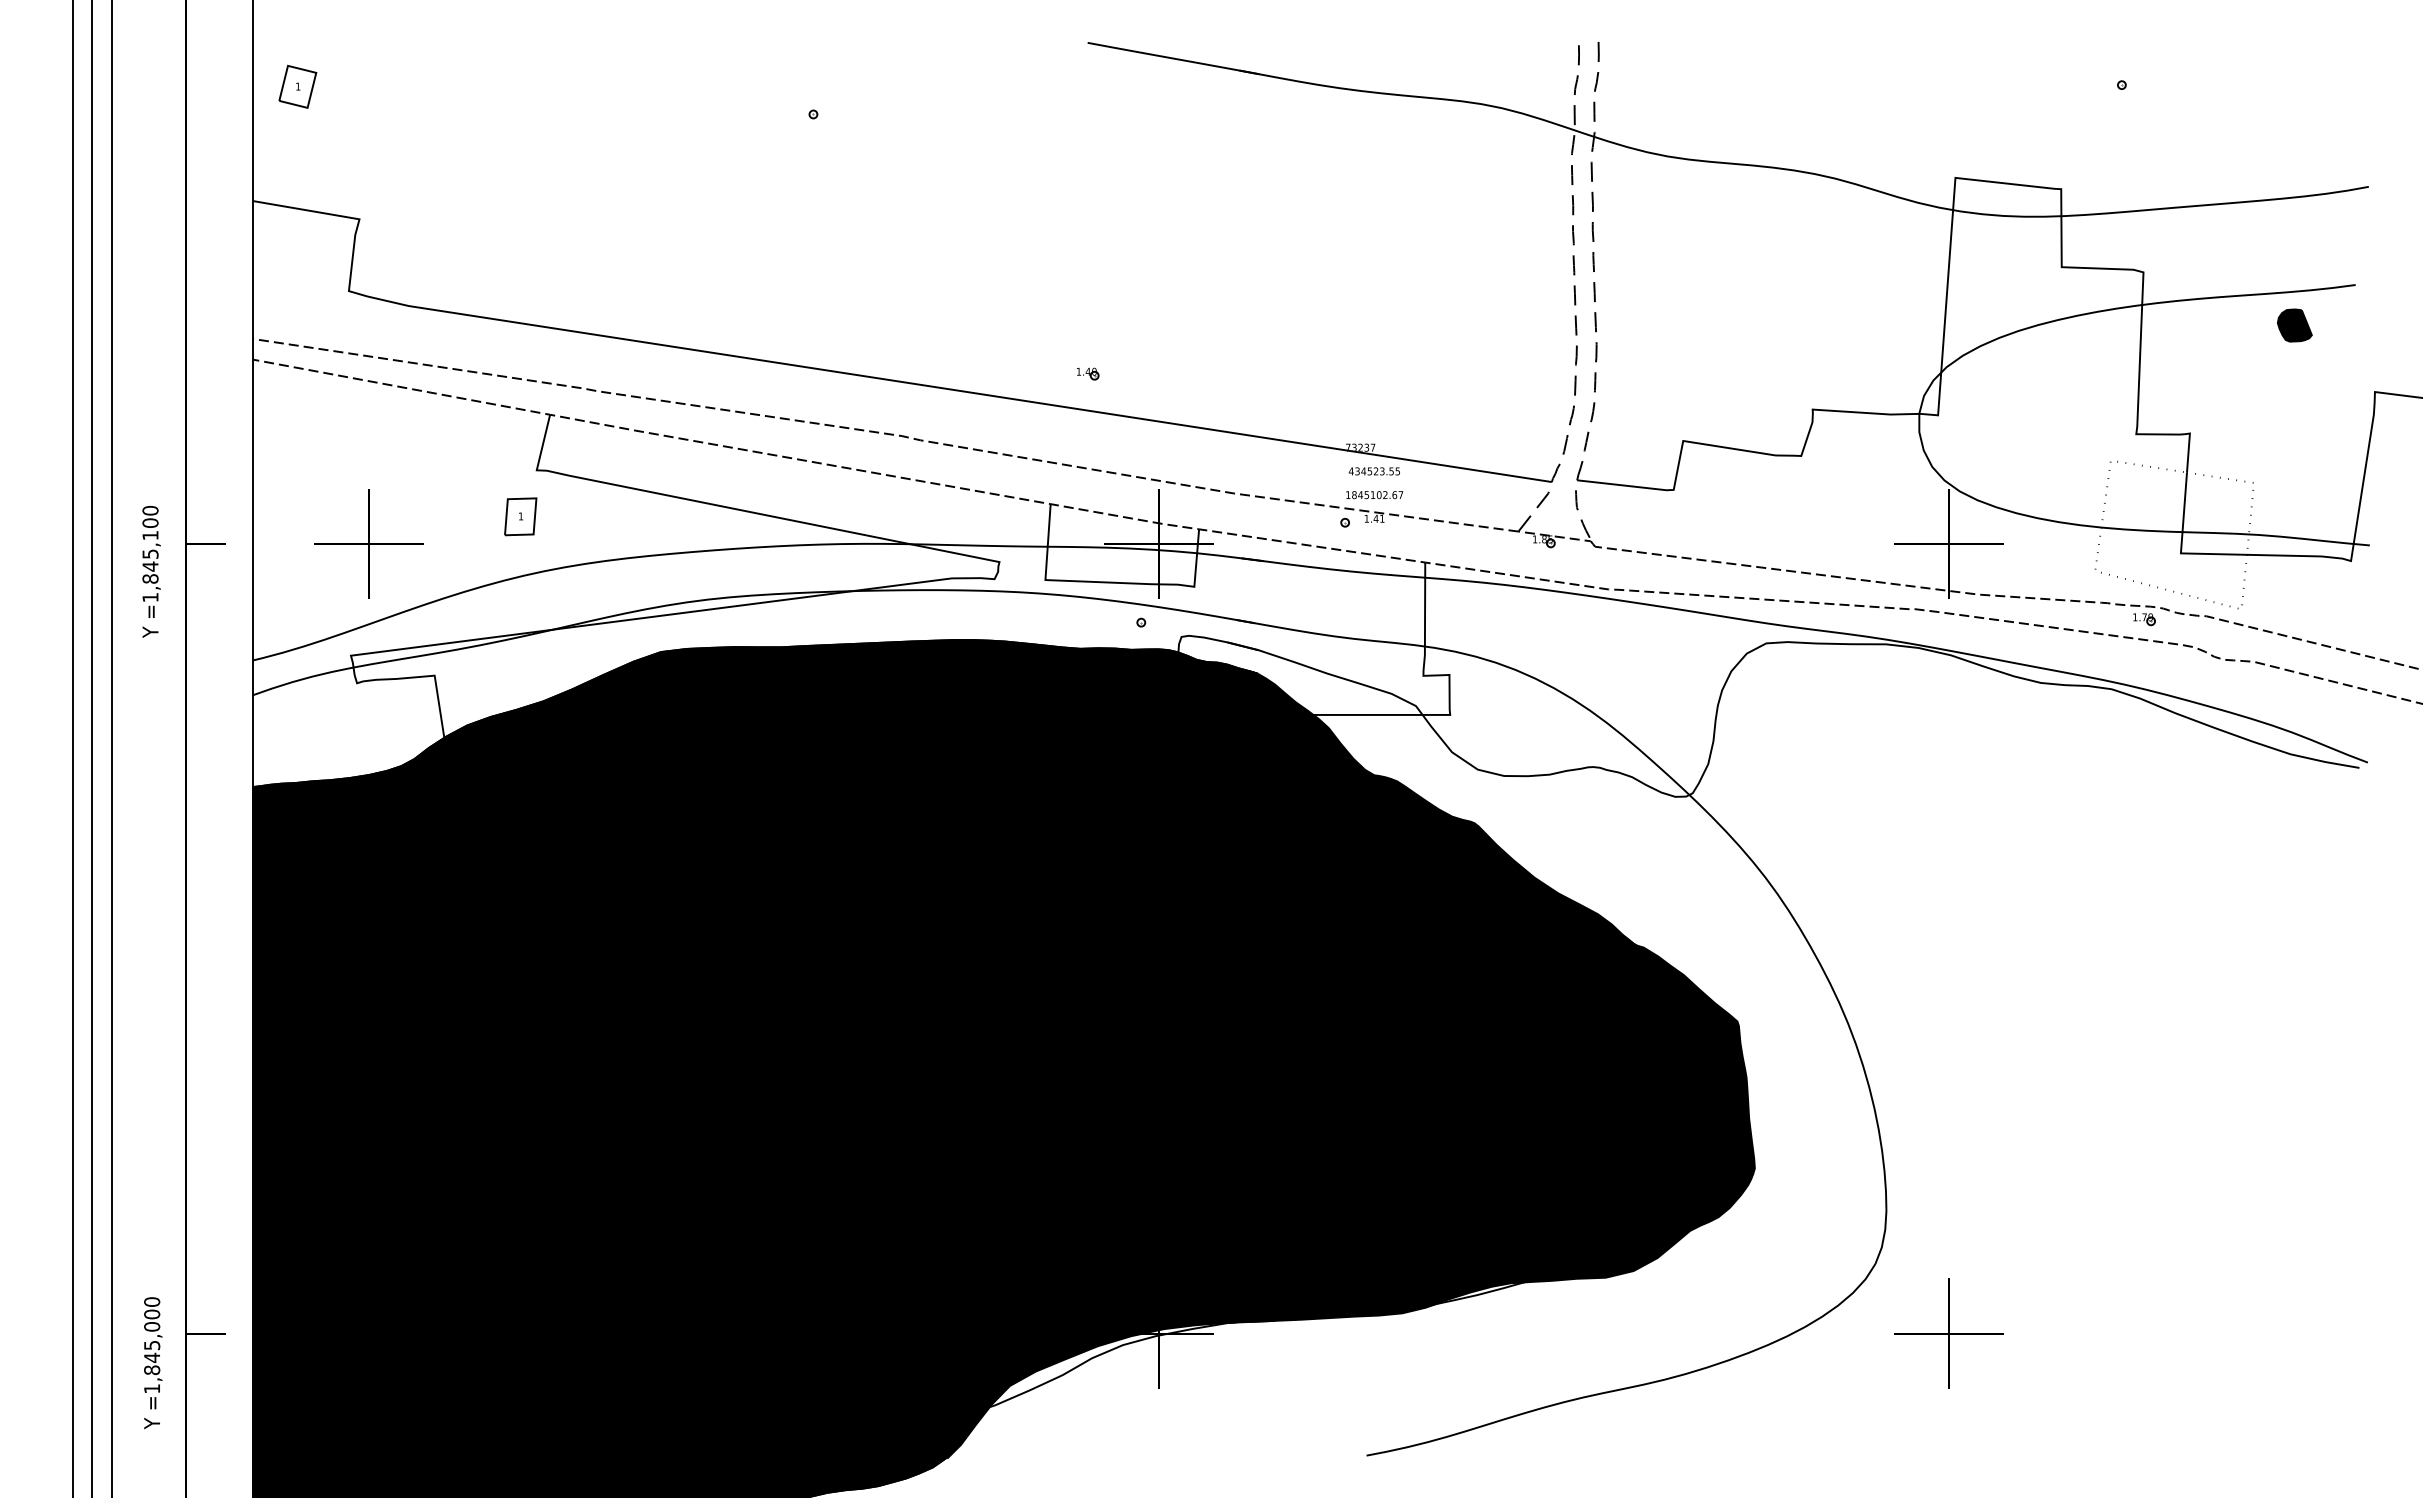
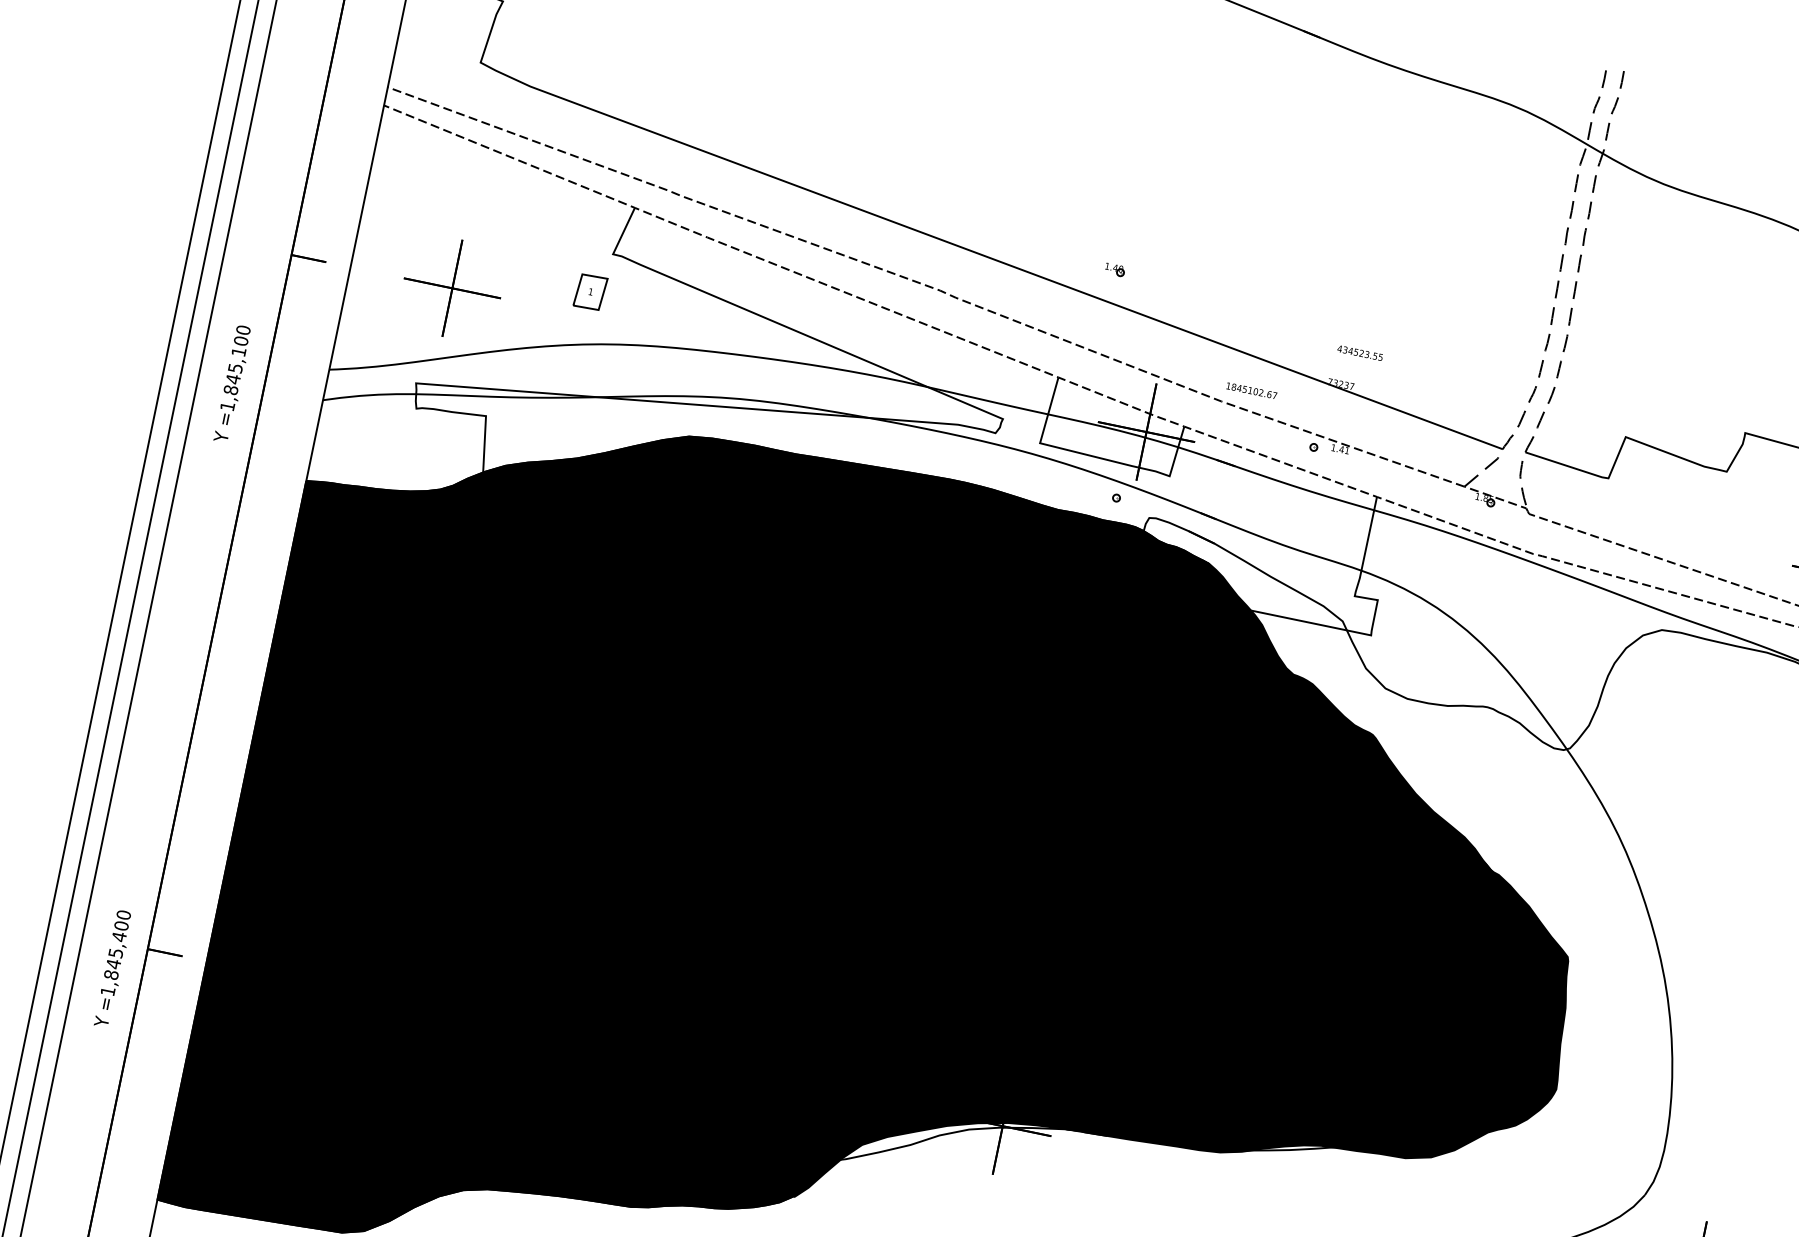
text: (1373, 471) -> (1359, 353), moved
text: (1374, 495) -> (1251, 391), moved
text: (151, 571) -> (233, 383), moved
text: (152, 1326) -> (119, 936), =1,845,000 -> =1,845,400

